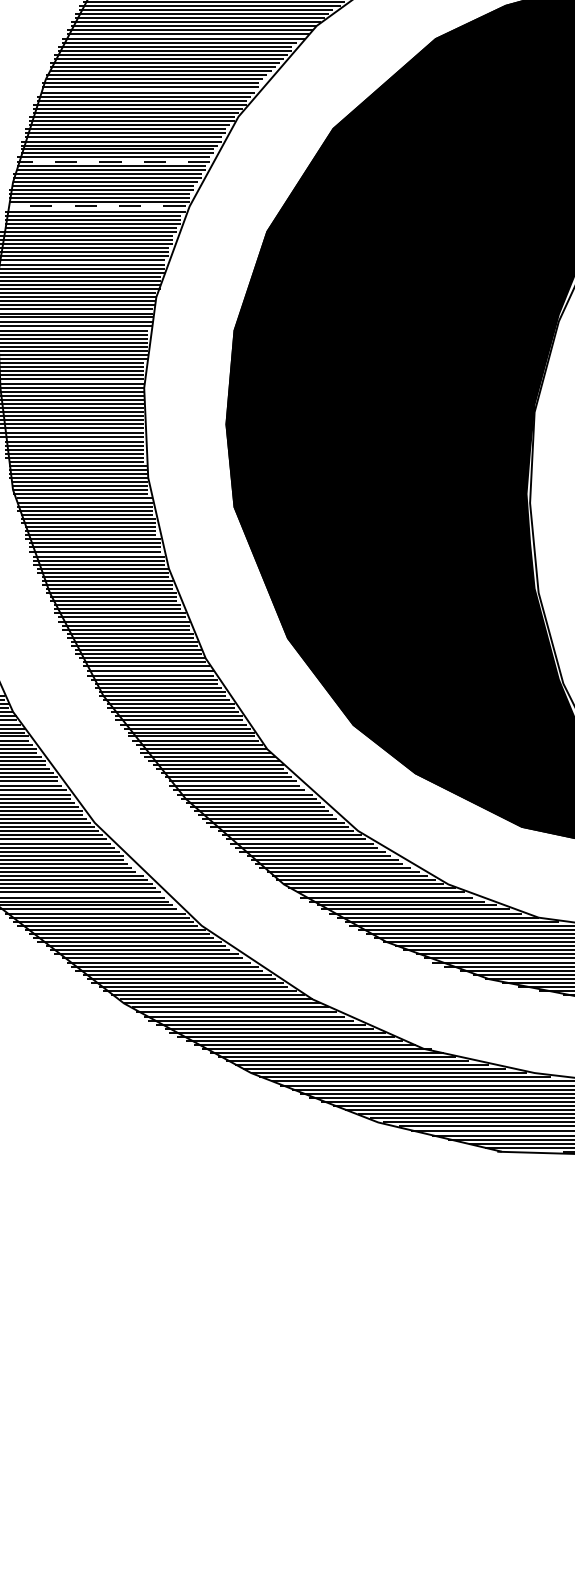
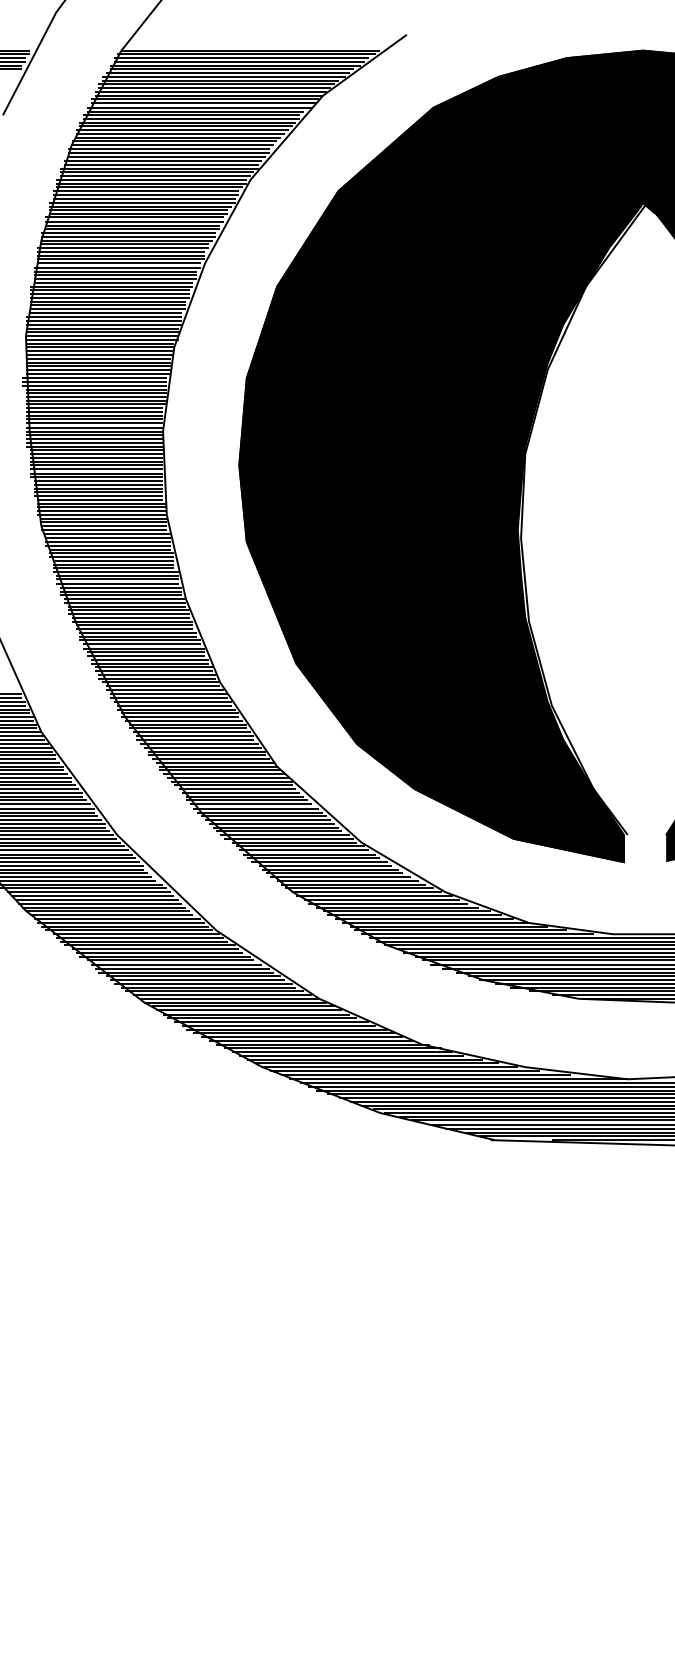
line: (113, 161) -> (134, 221), dashed -> solid
line: (96, 206) -> (118, 263), dashed -> solid

